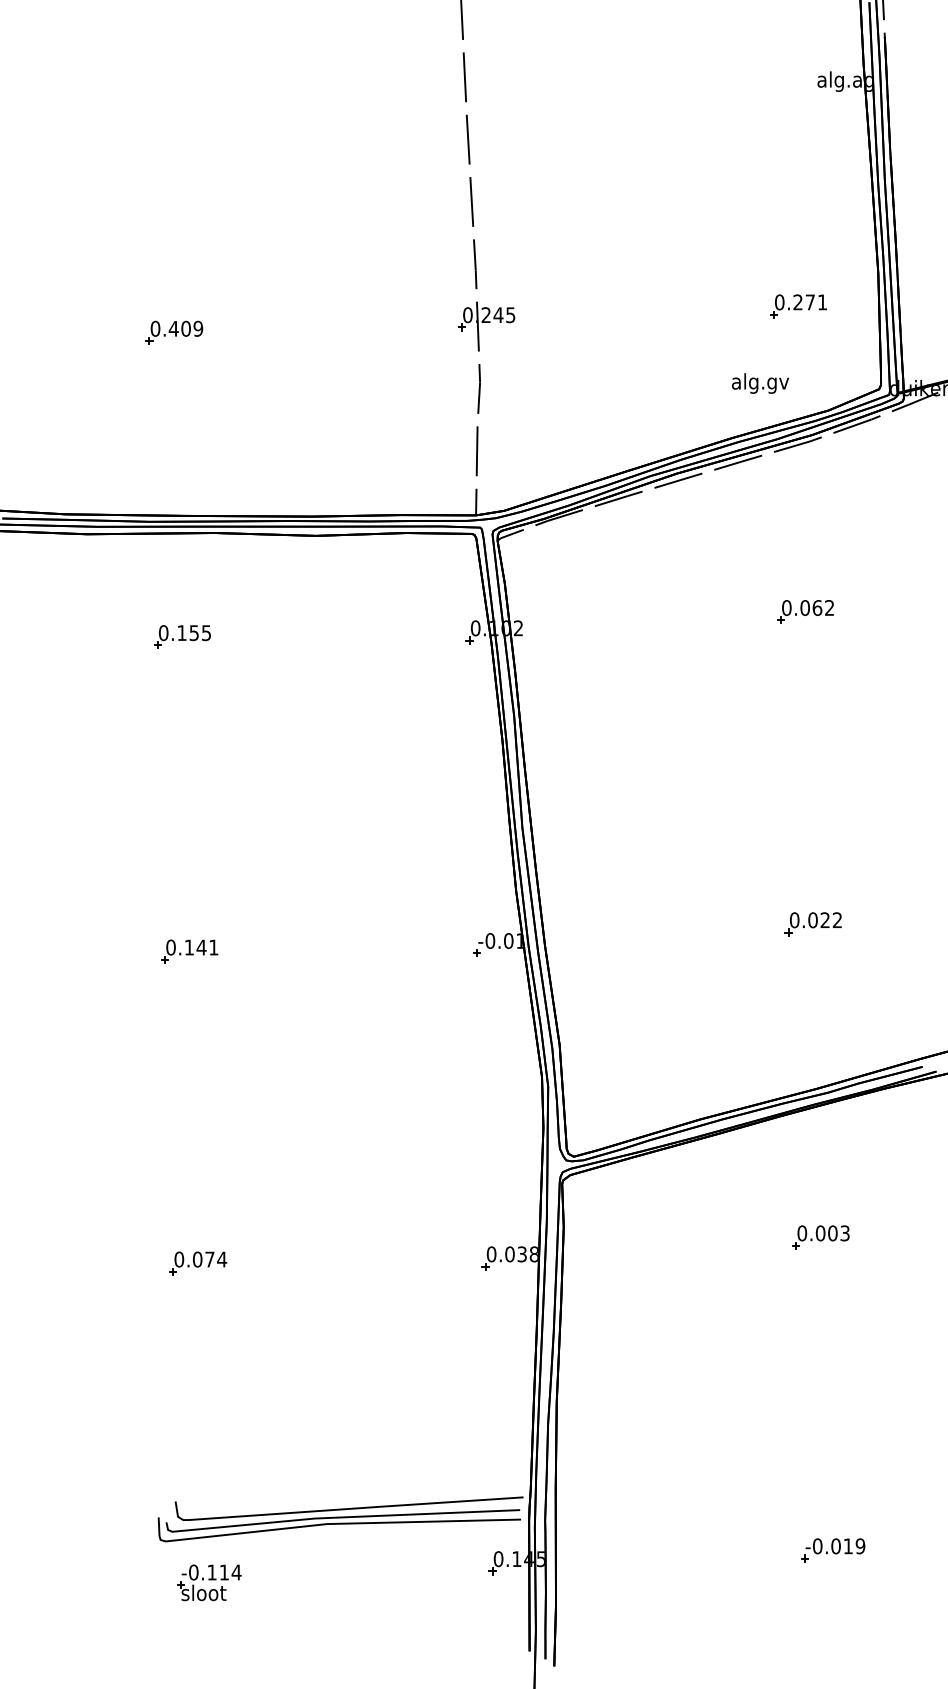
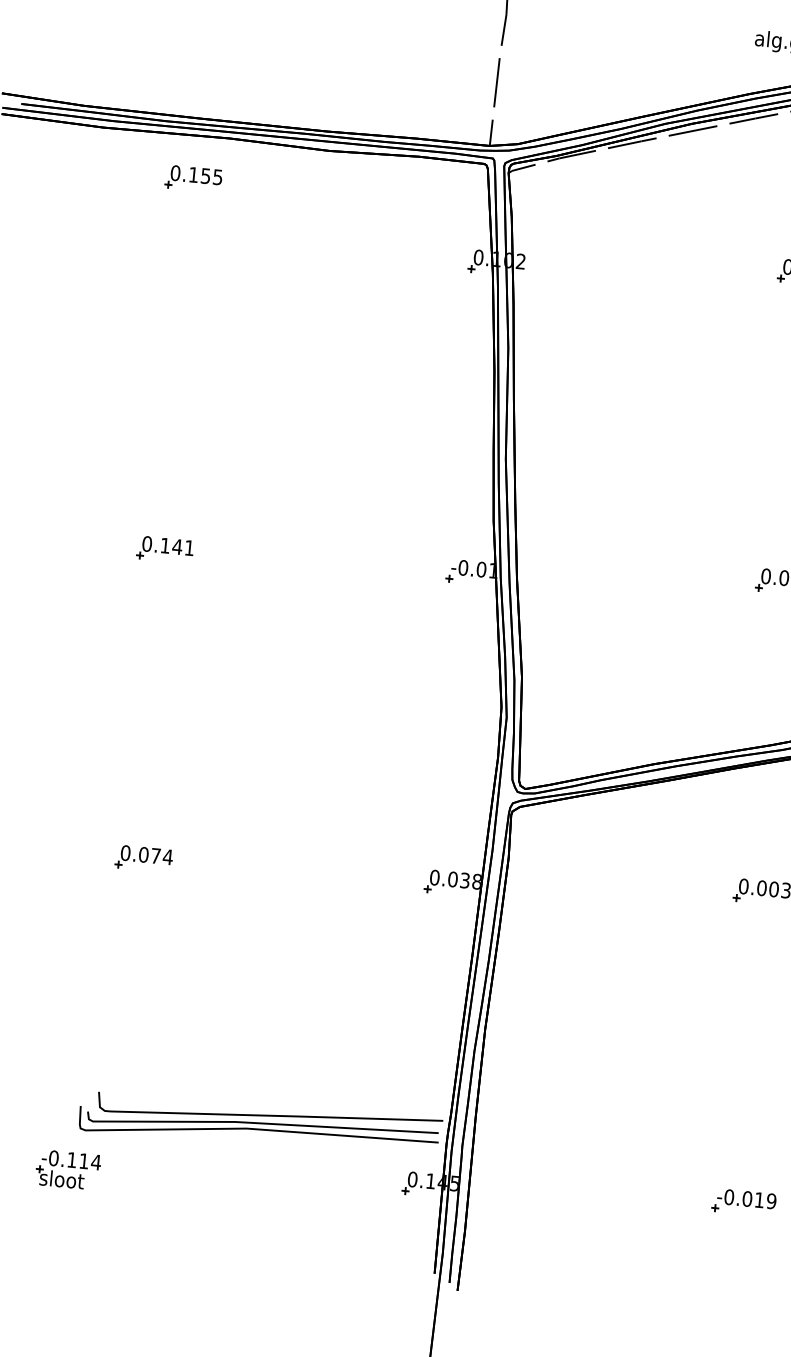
part: (182, 636) -> (193, 178), moved
part: (209, 1582) -> (68, 1169), moved

